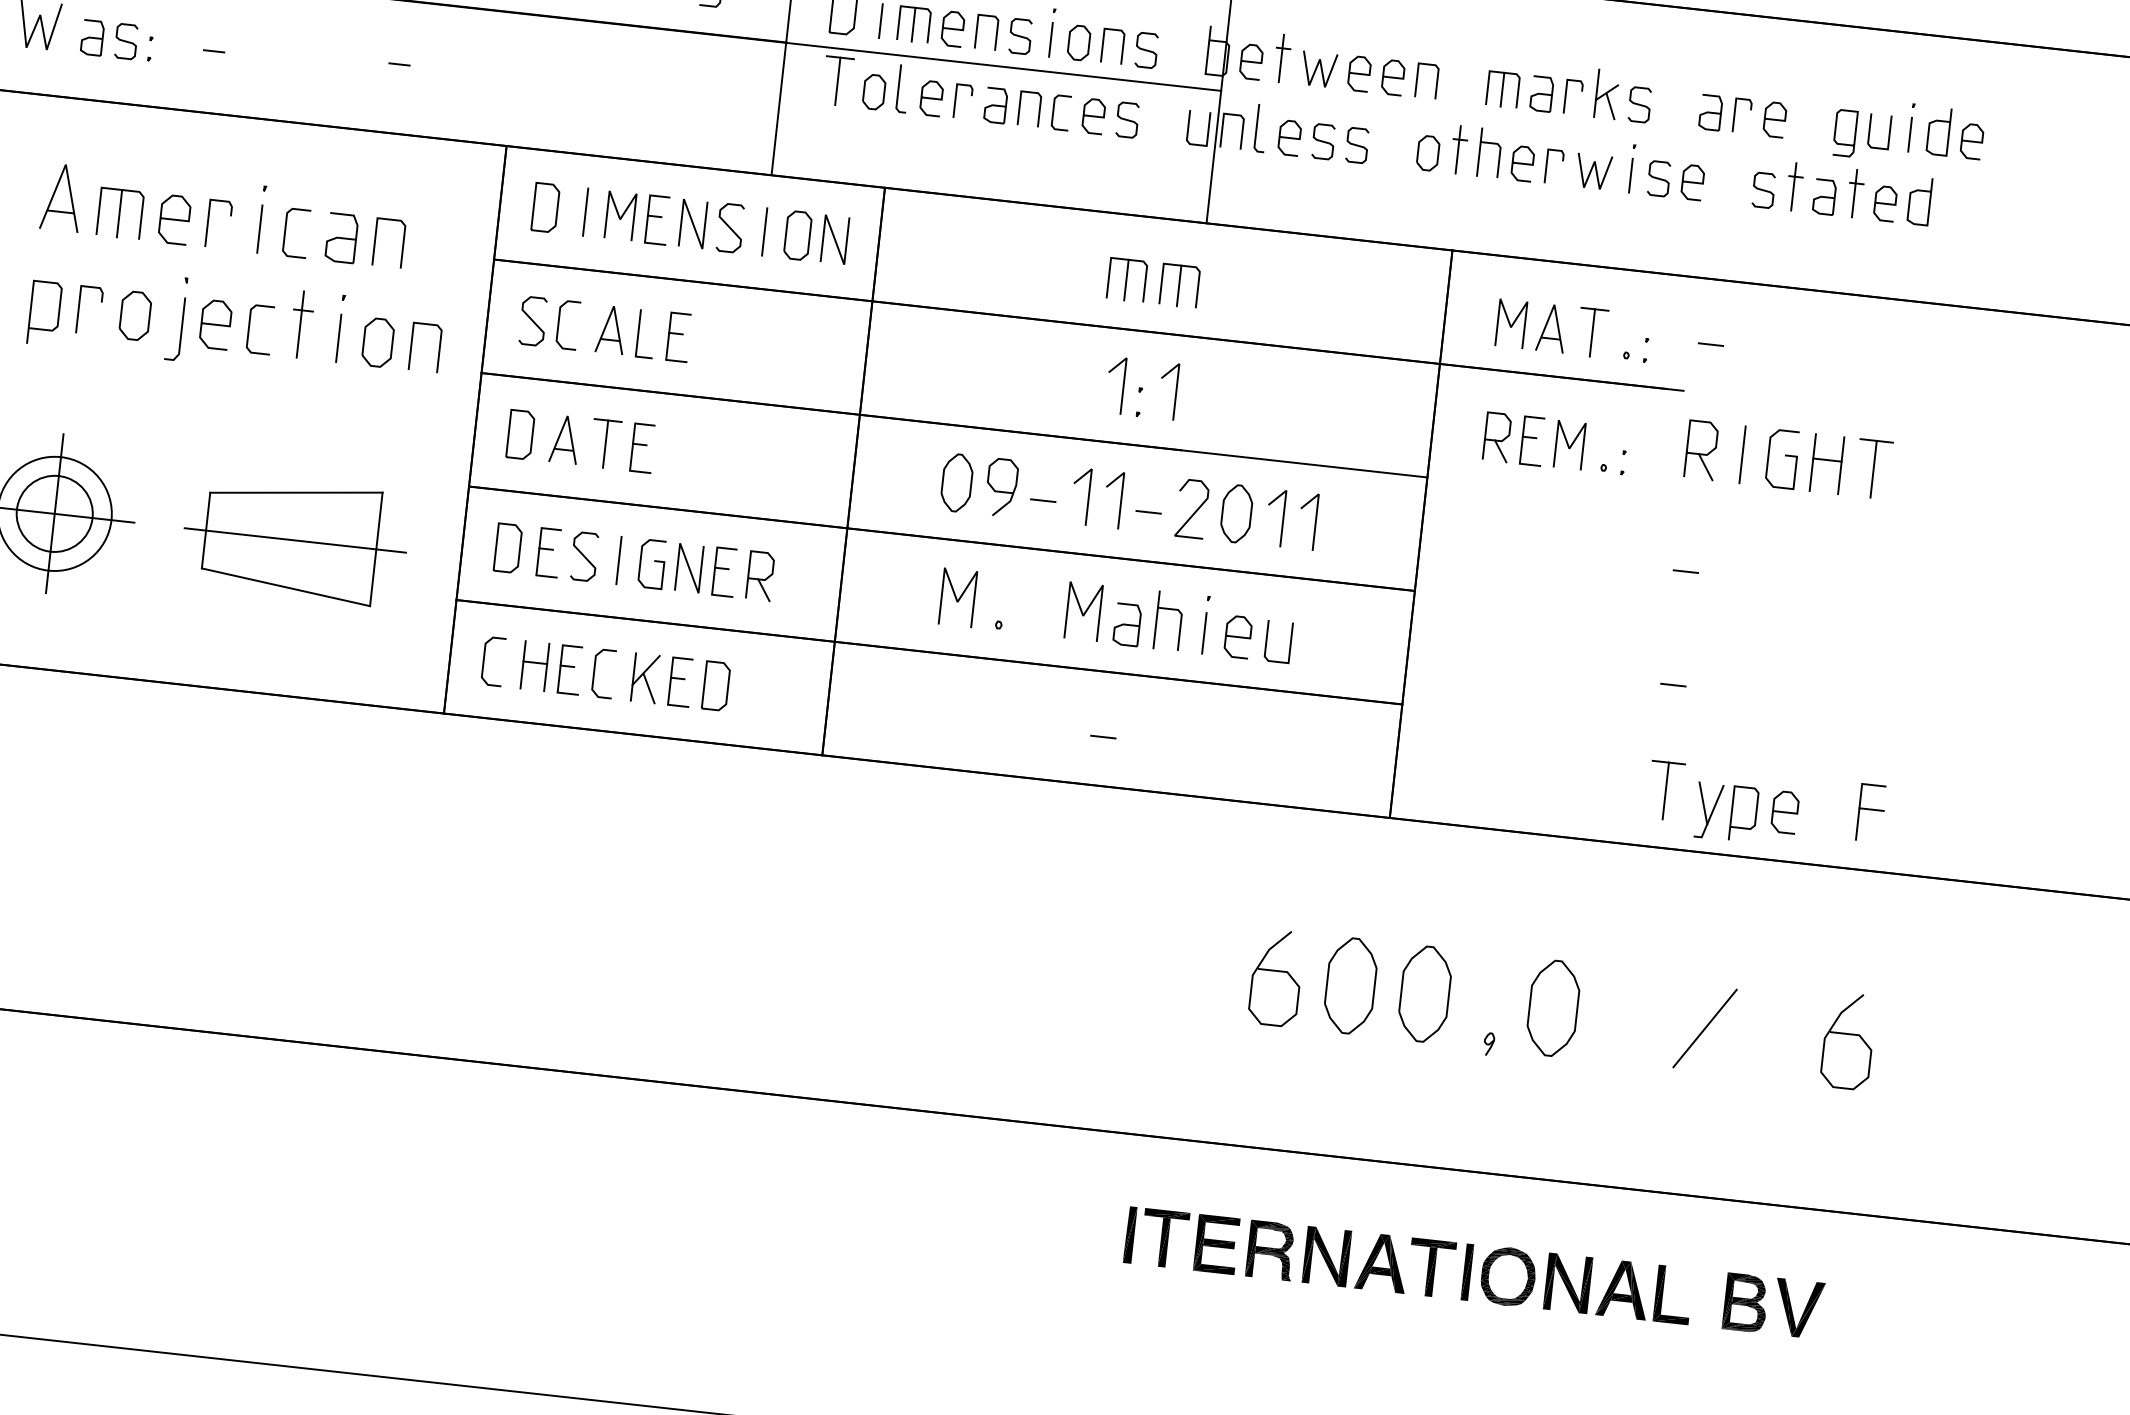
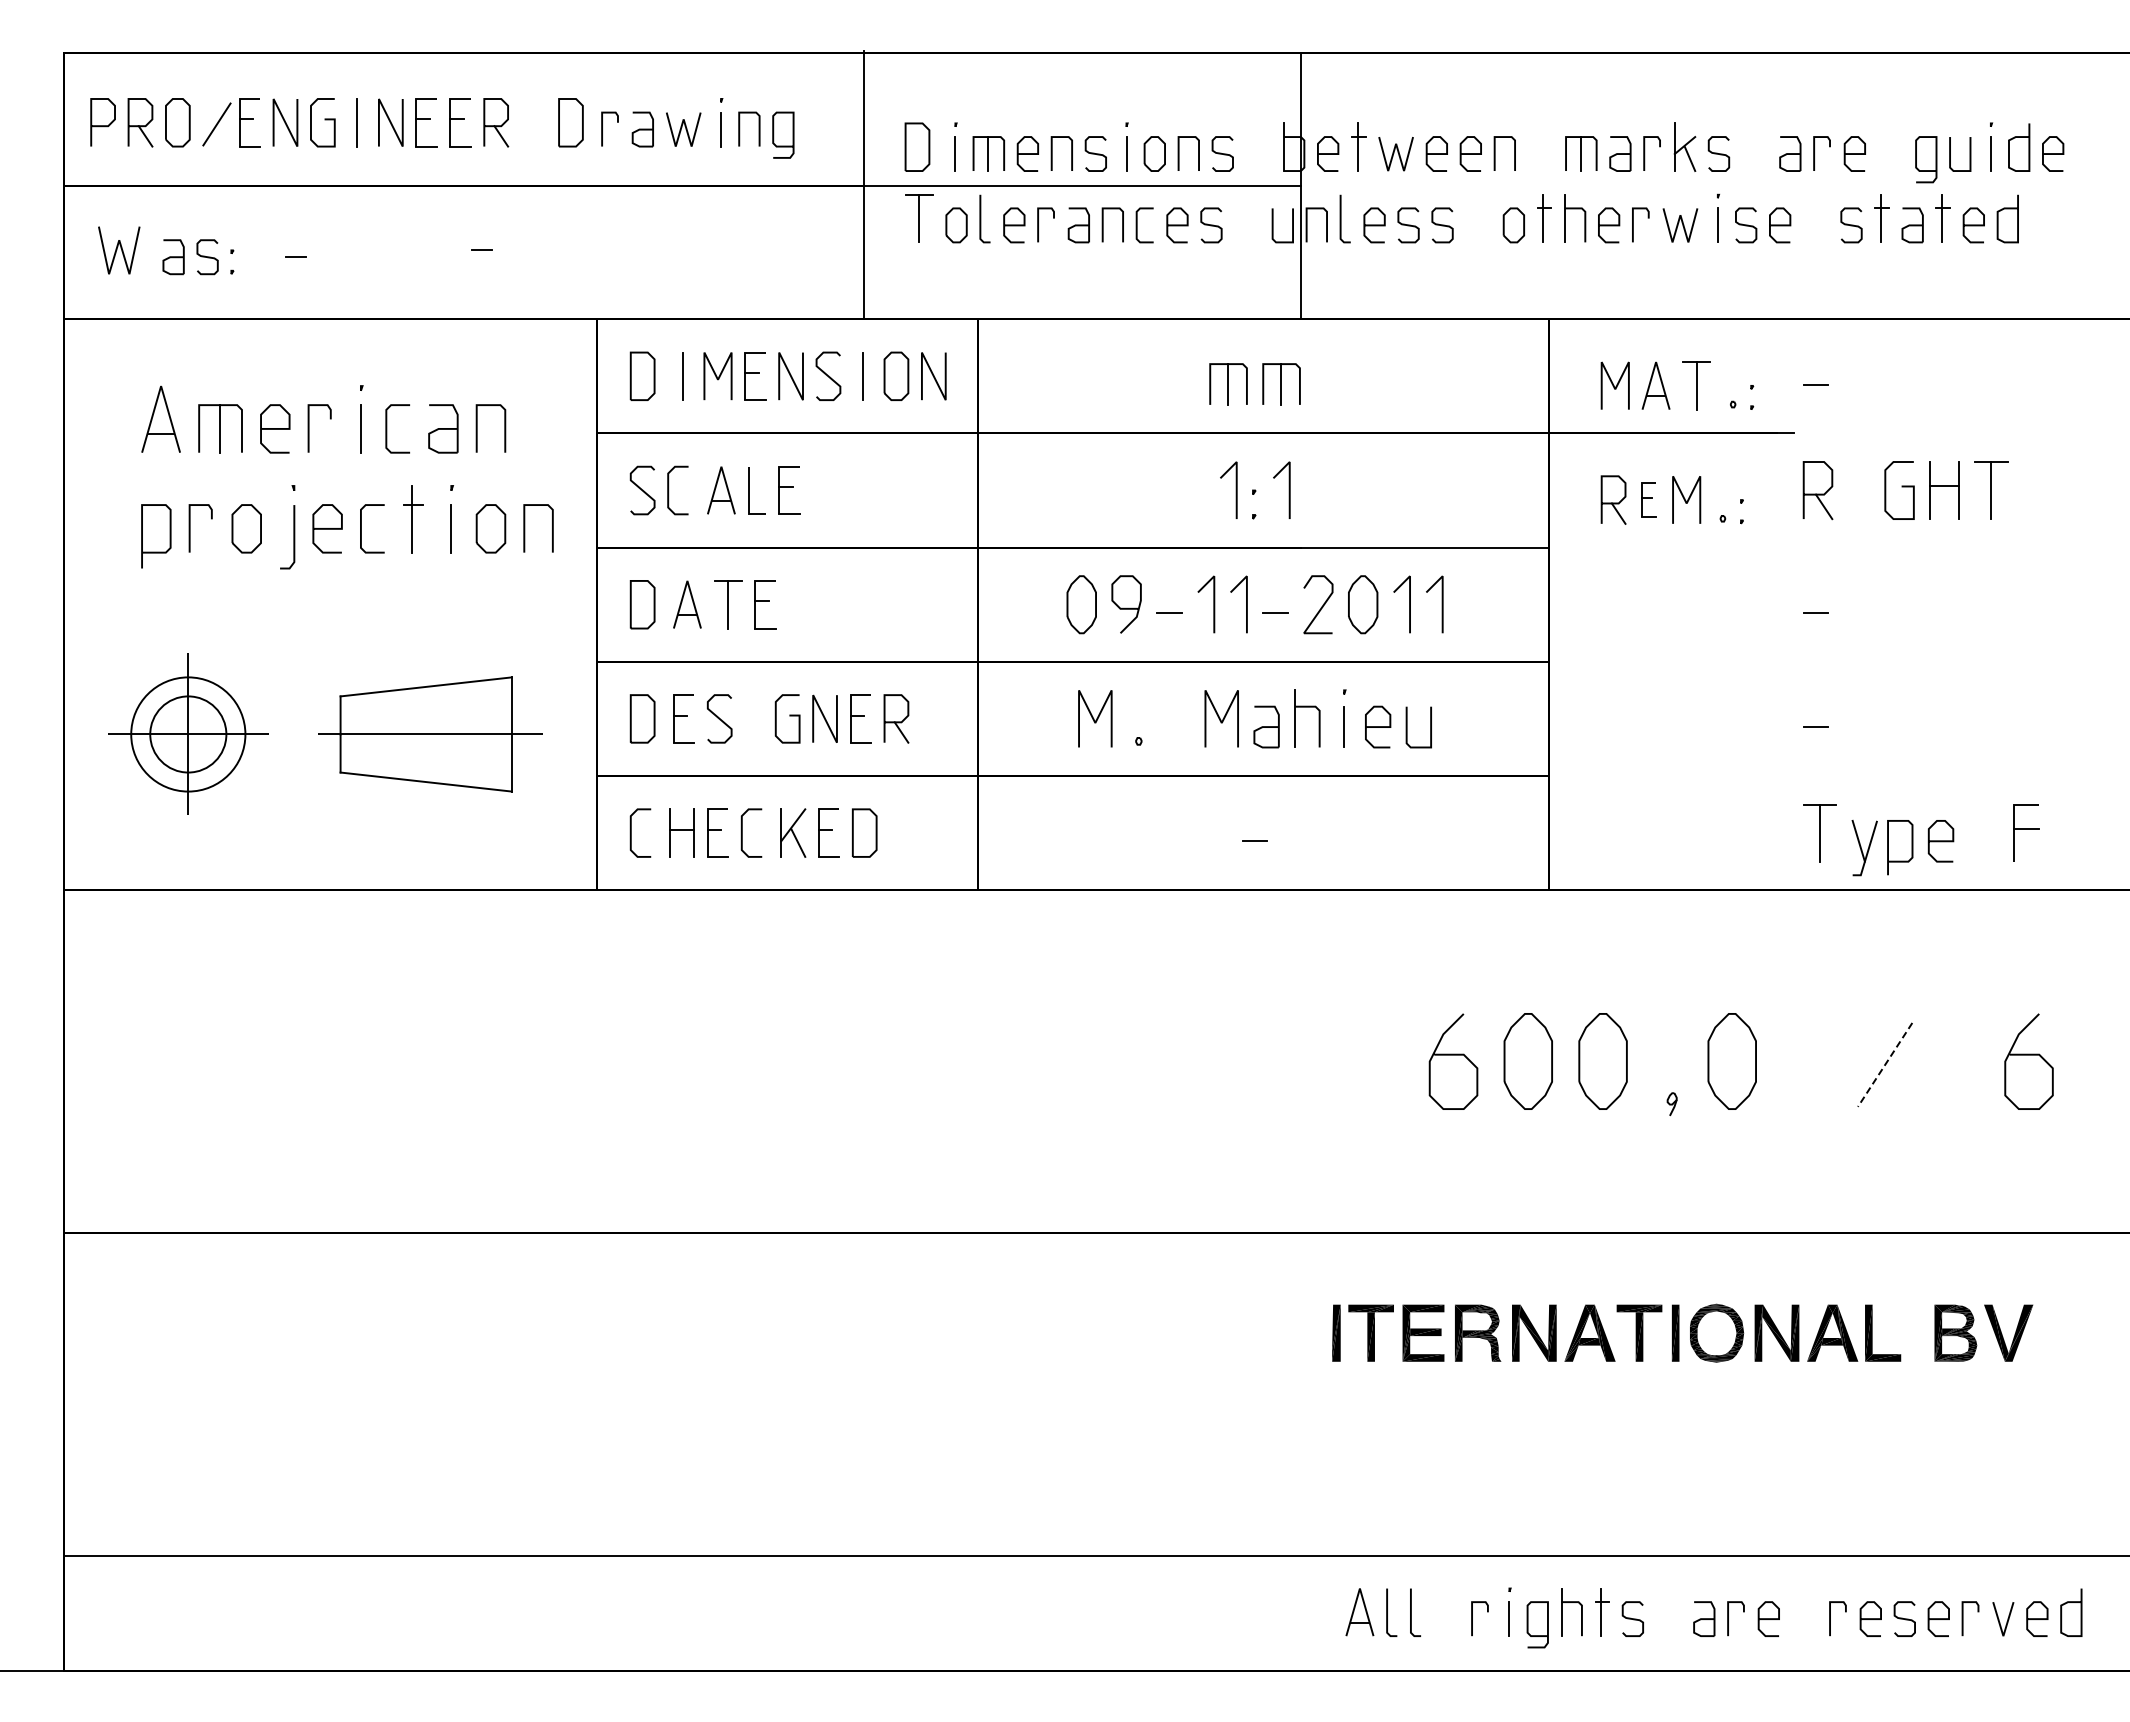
part: (1531, 440) -> (1648, 499), size x0.7
line: (1742, 454) -> (1859, 490), removed
line: (619, 560) -> (754, 718), removed
line: (1705, 1028) -> (1885, 1064), solid -> dashed

